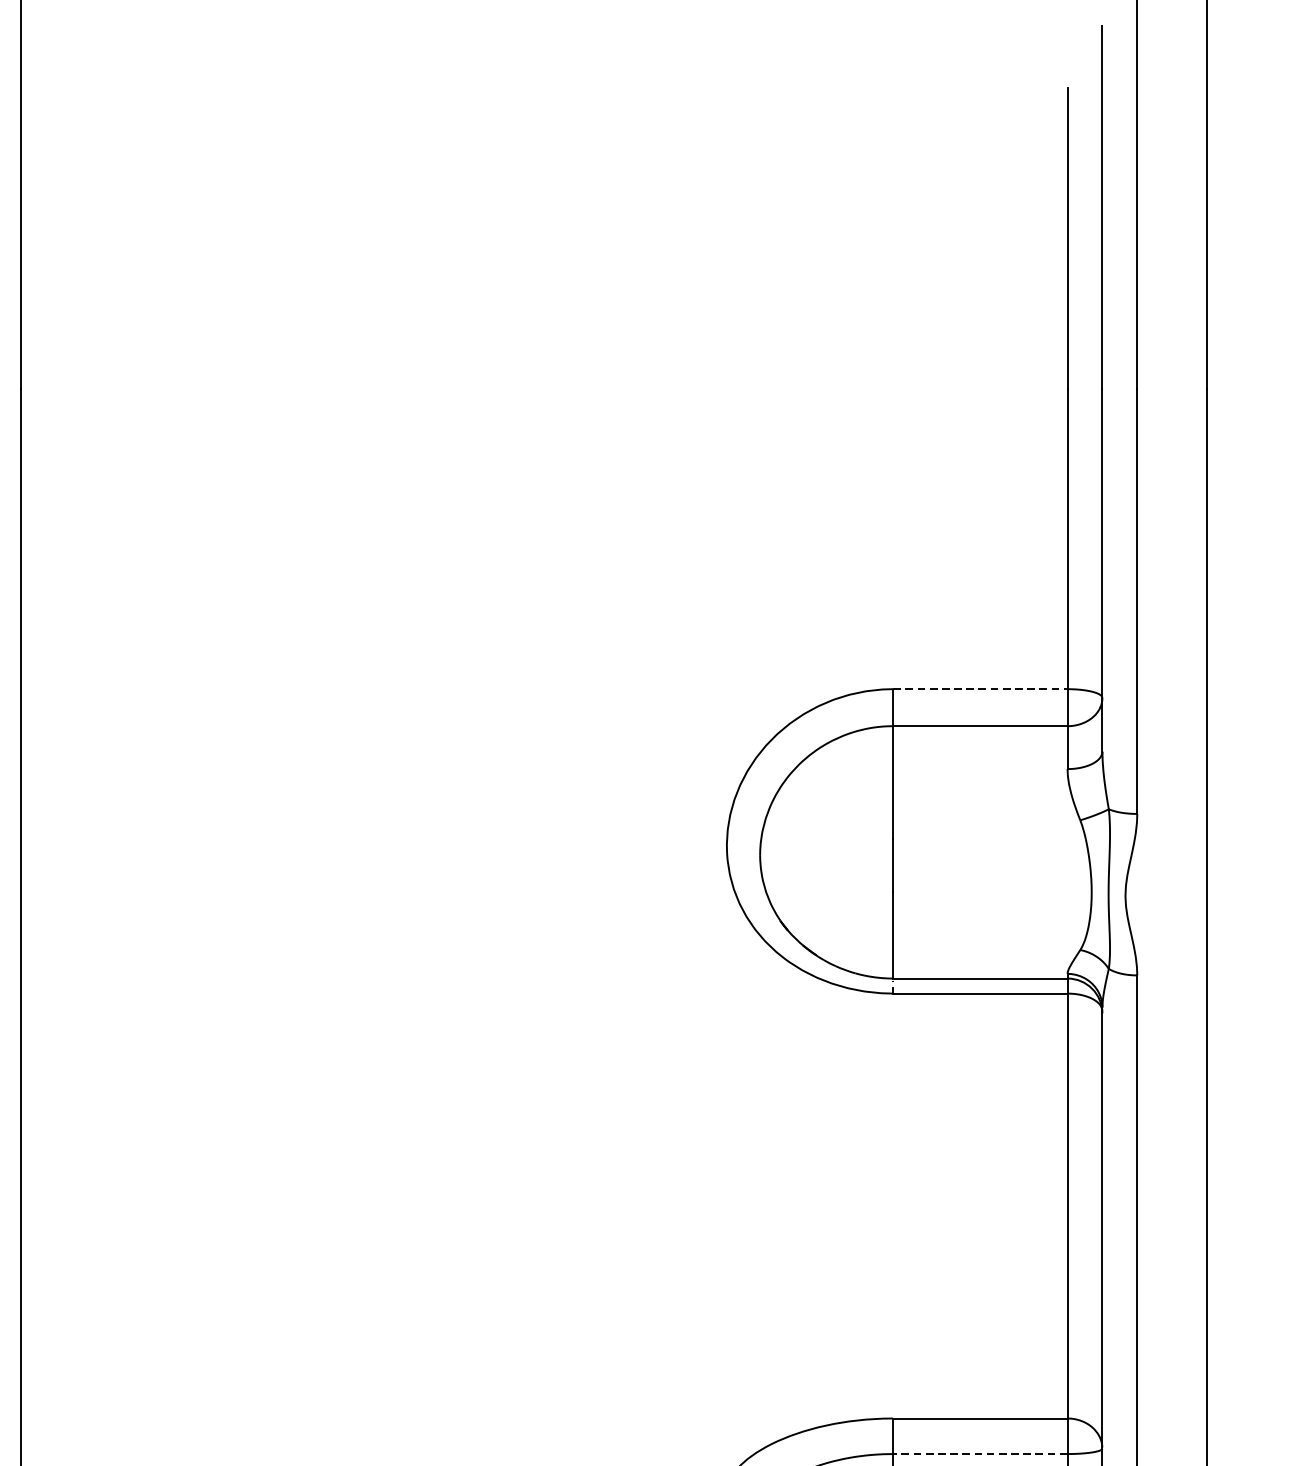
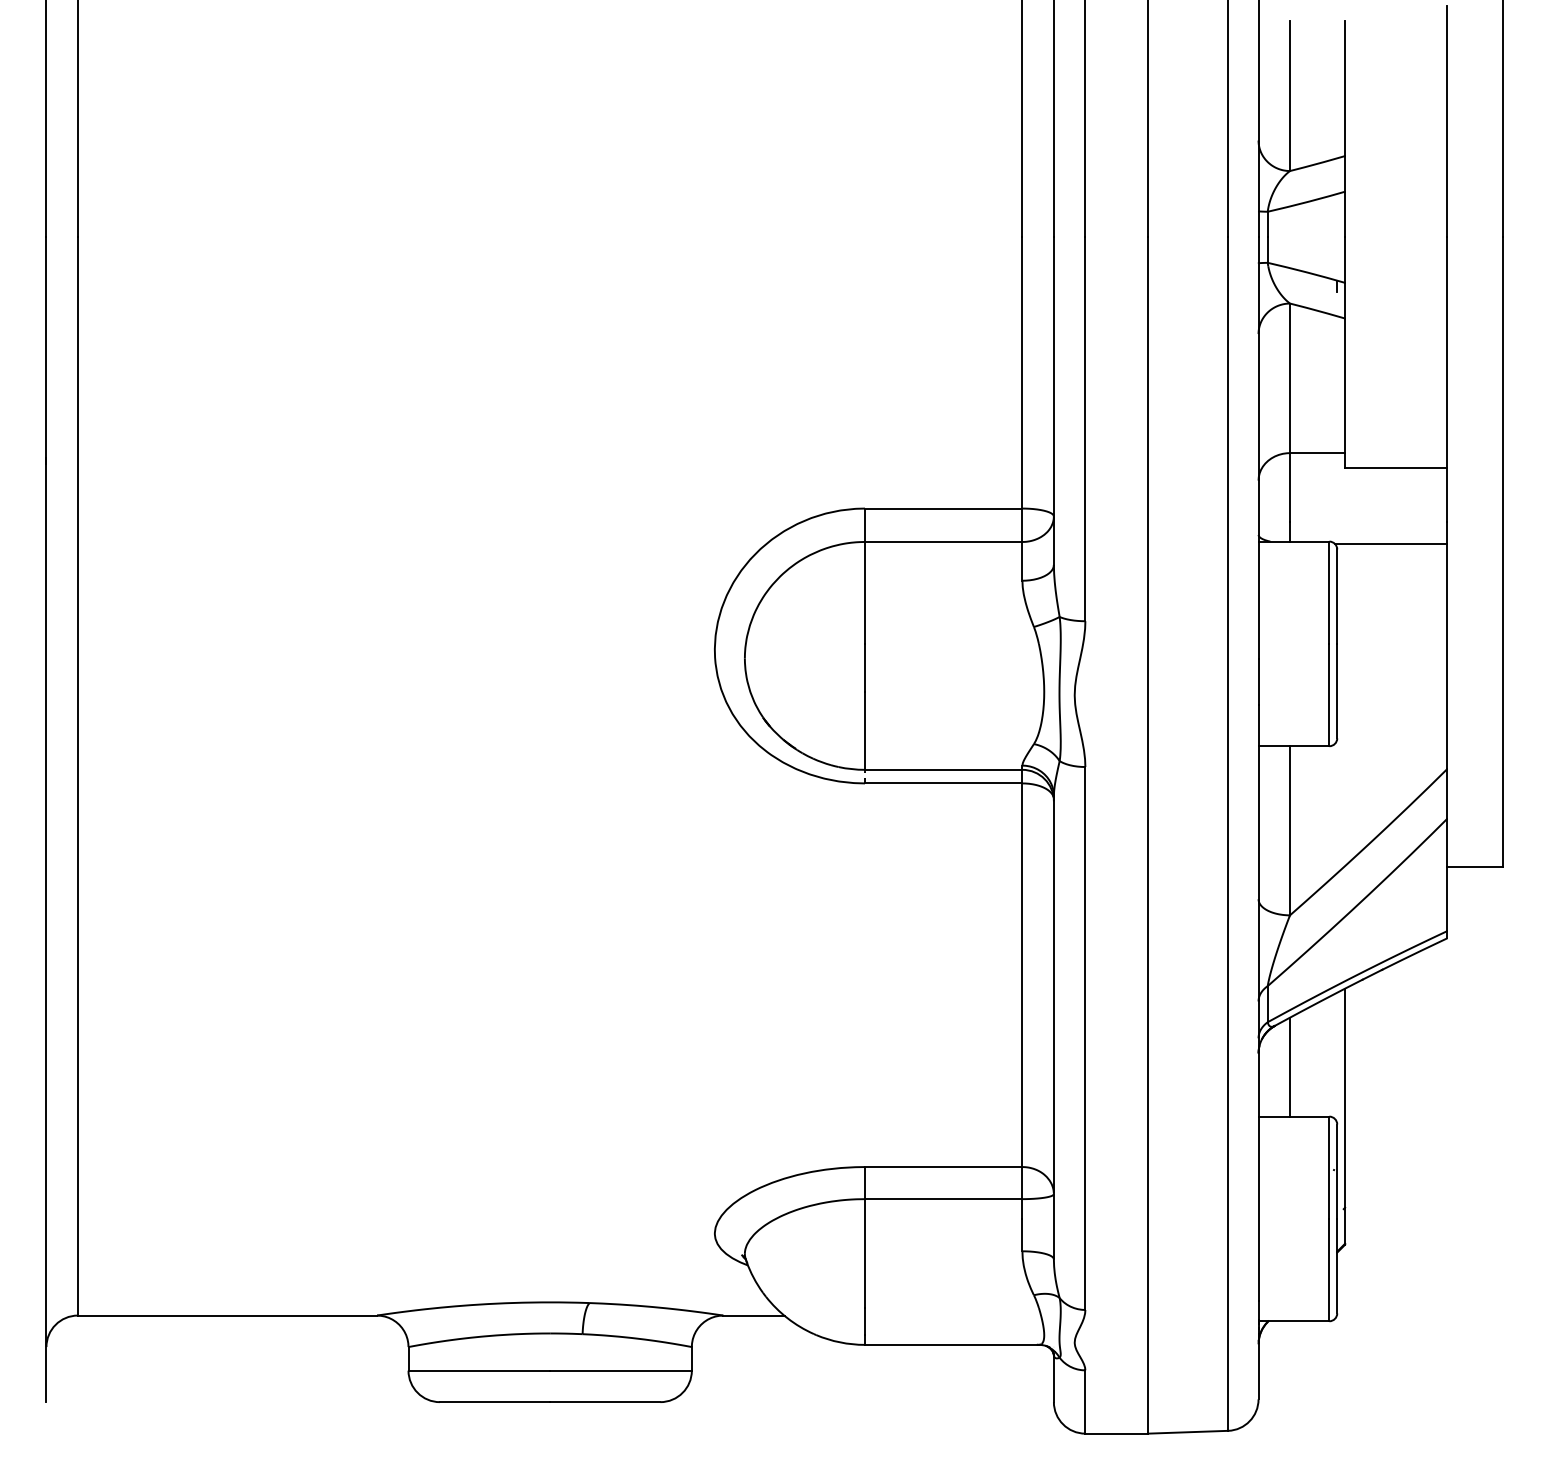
line: (980, 689) -> (943, 508), dashed -> solid
line: (980, 1454) -> (943, 1199), dashed -> solid

